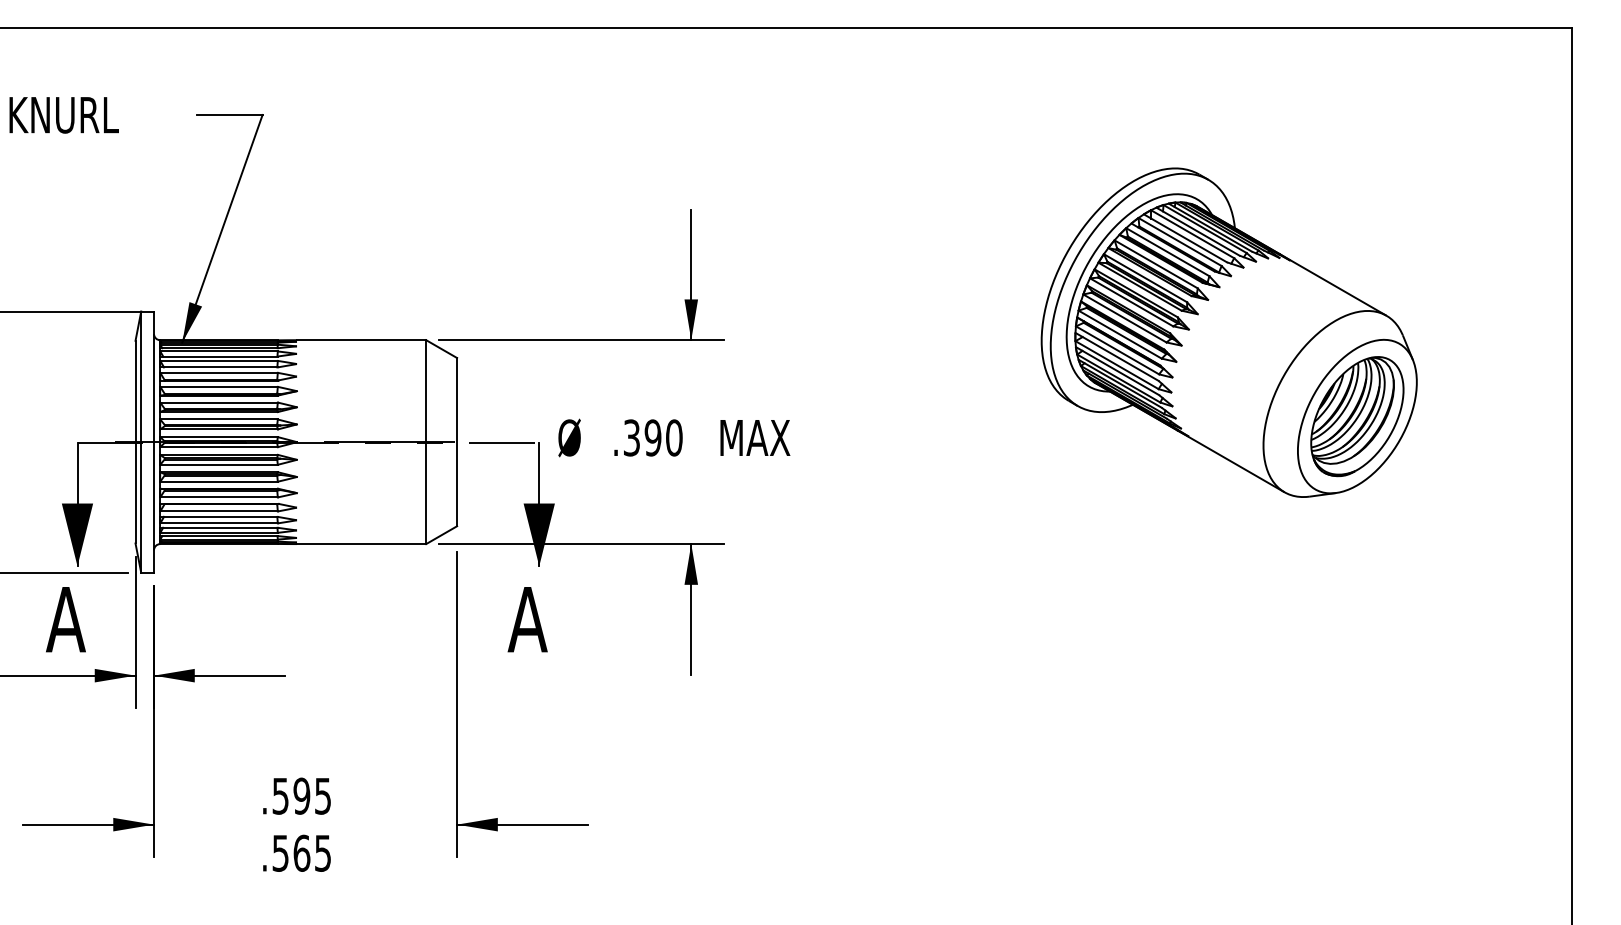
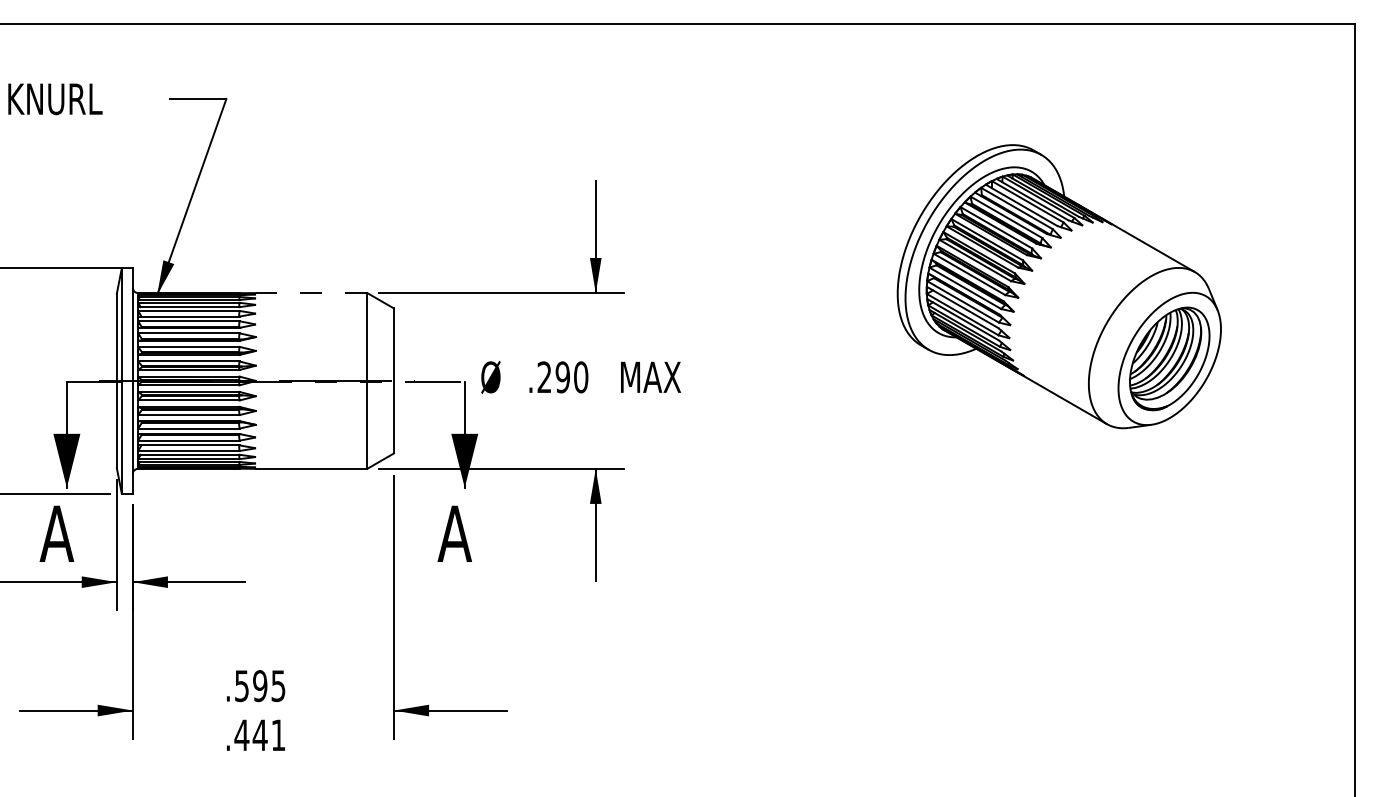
line: (361, 340) -> (311, 293), solid -> dashed
text: (631, 437) -> (544, 376), .390 -> .290
text: (300, 852) -> (259, 734), .565 -> .441

